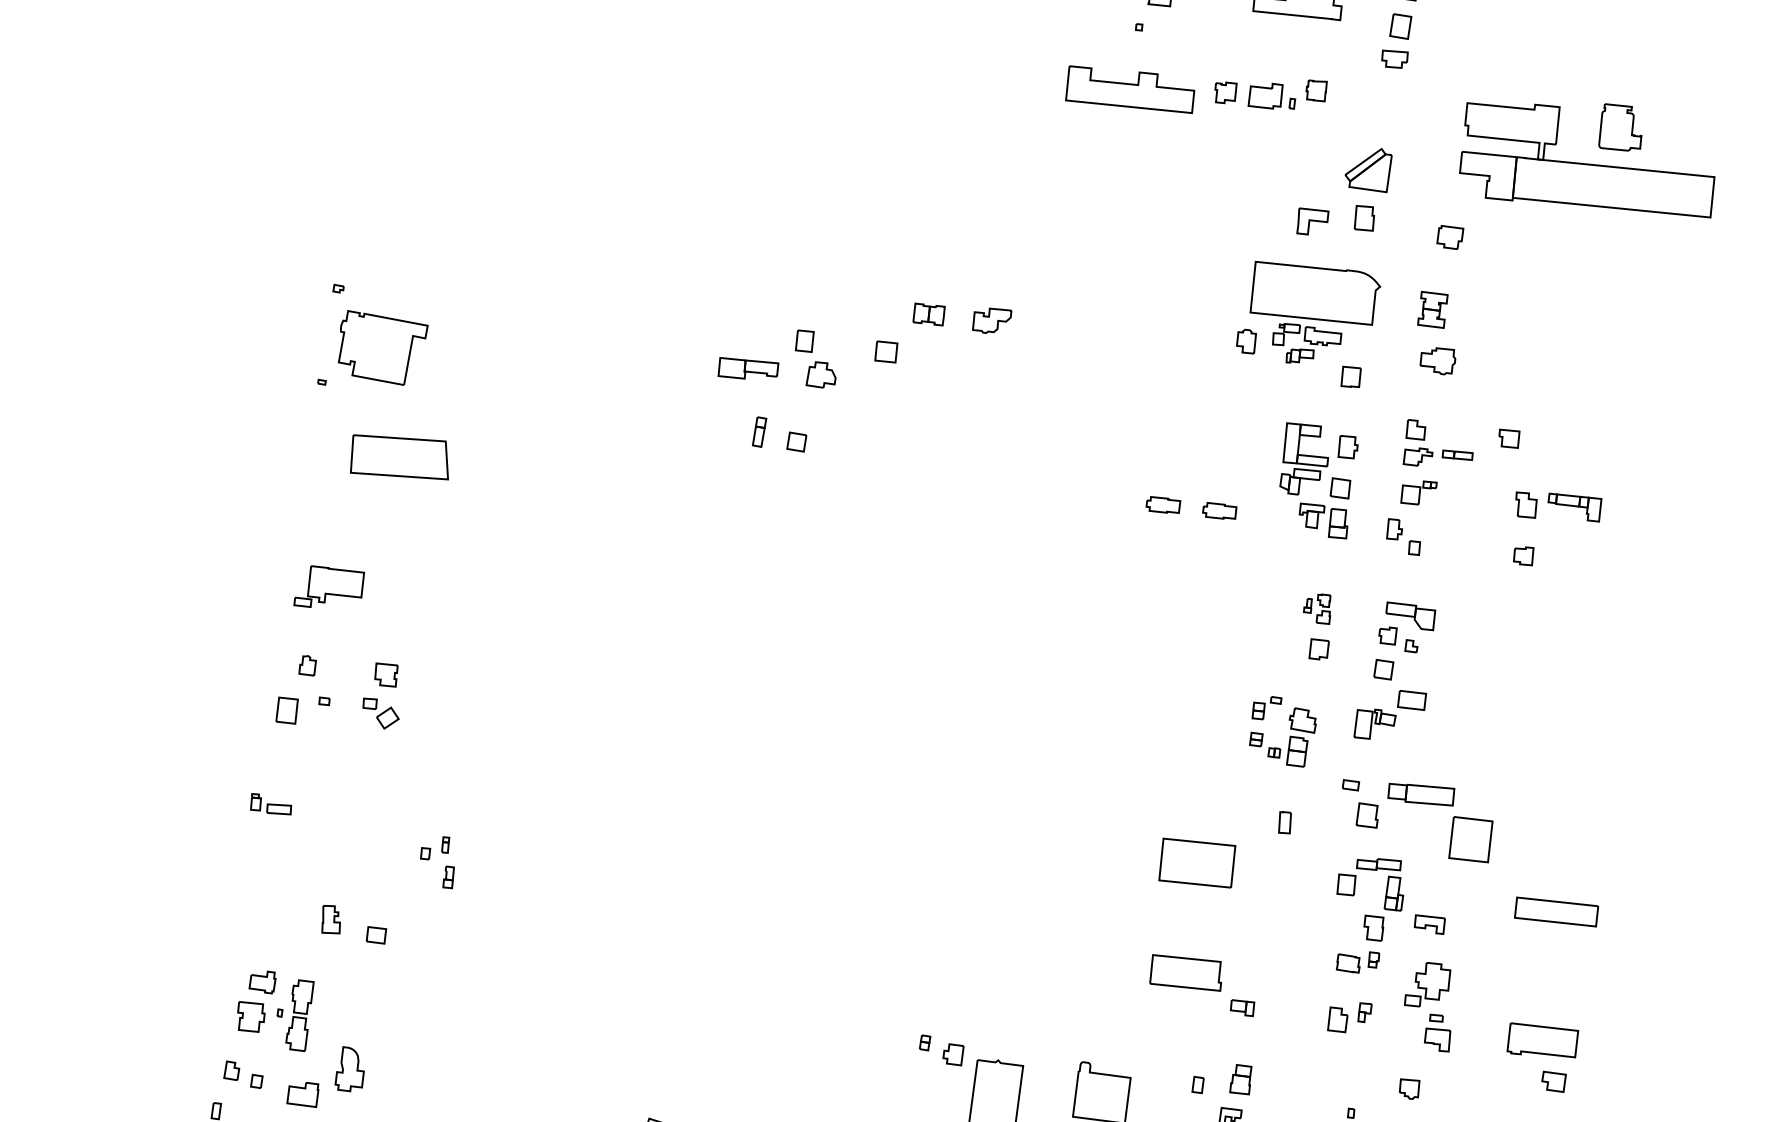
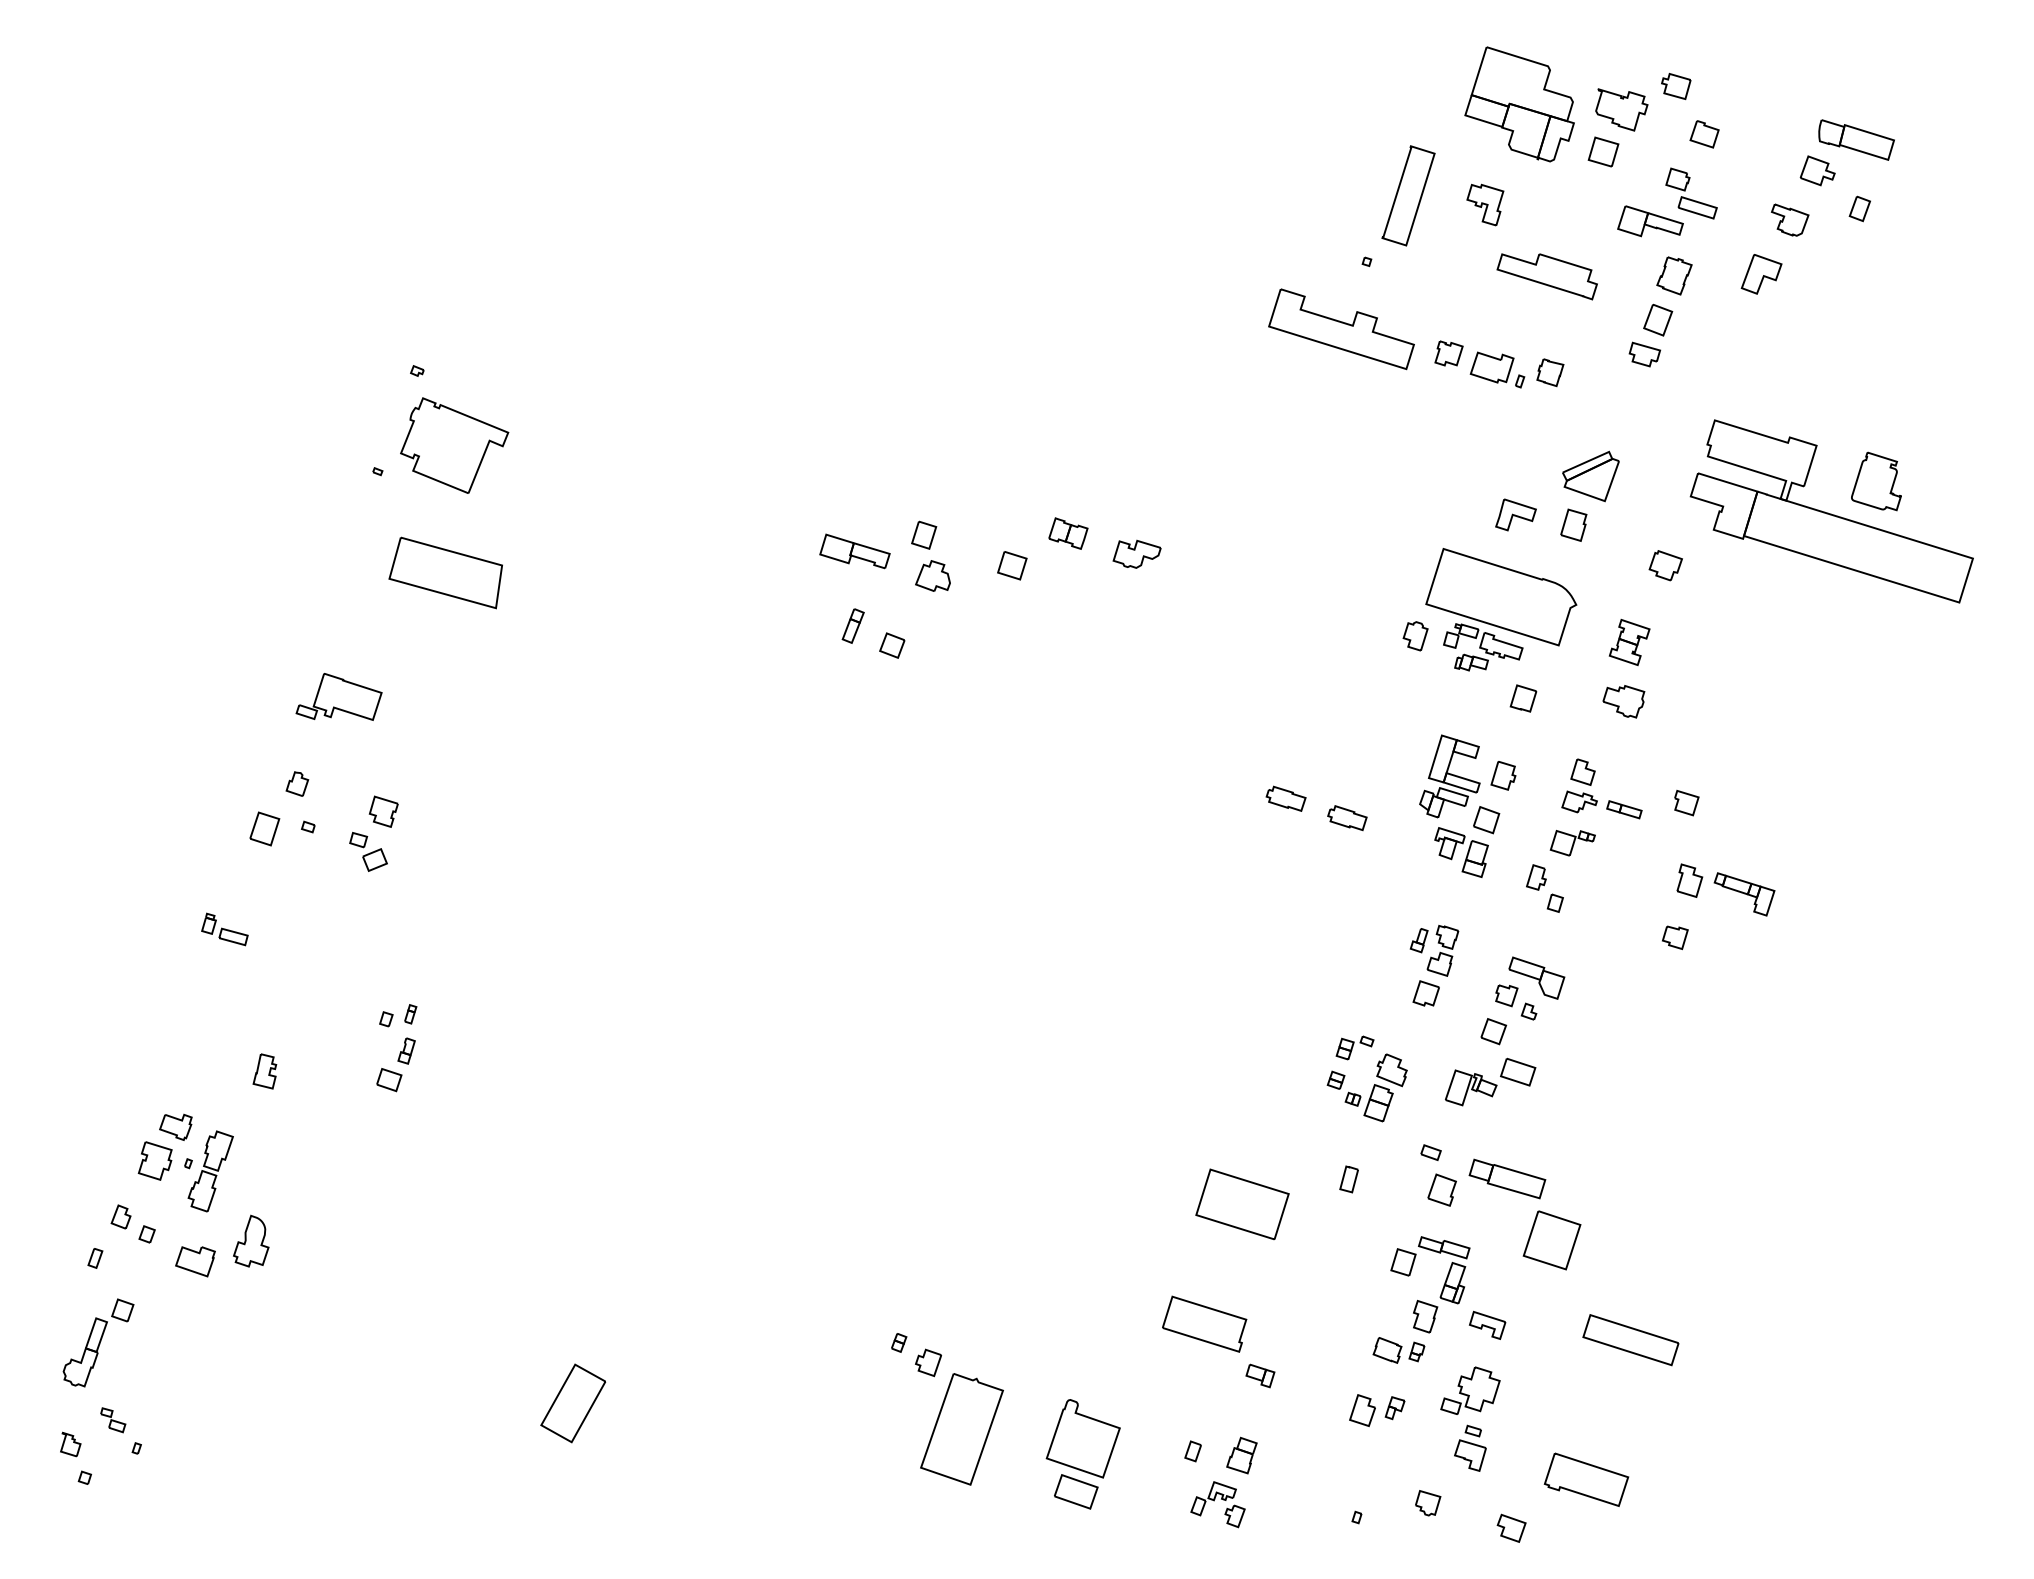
part: (1318, 610) -> (1434, 950), size x1.43
part: (376, 935) -> (389, 1080), moved
part: (1554, 1080) -> (1511, 1527), moved

